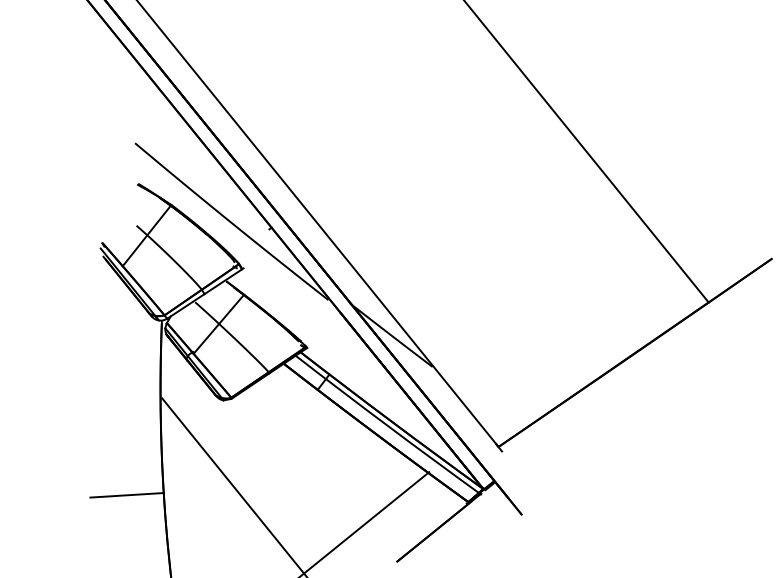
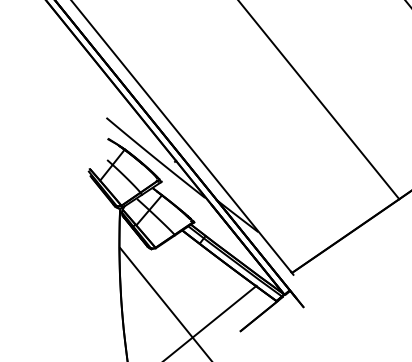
line: (127, 495) -> (102, 297), removed

